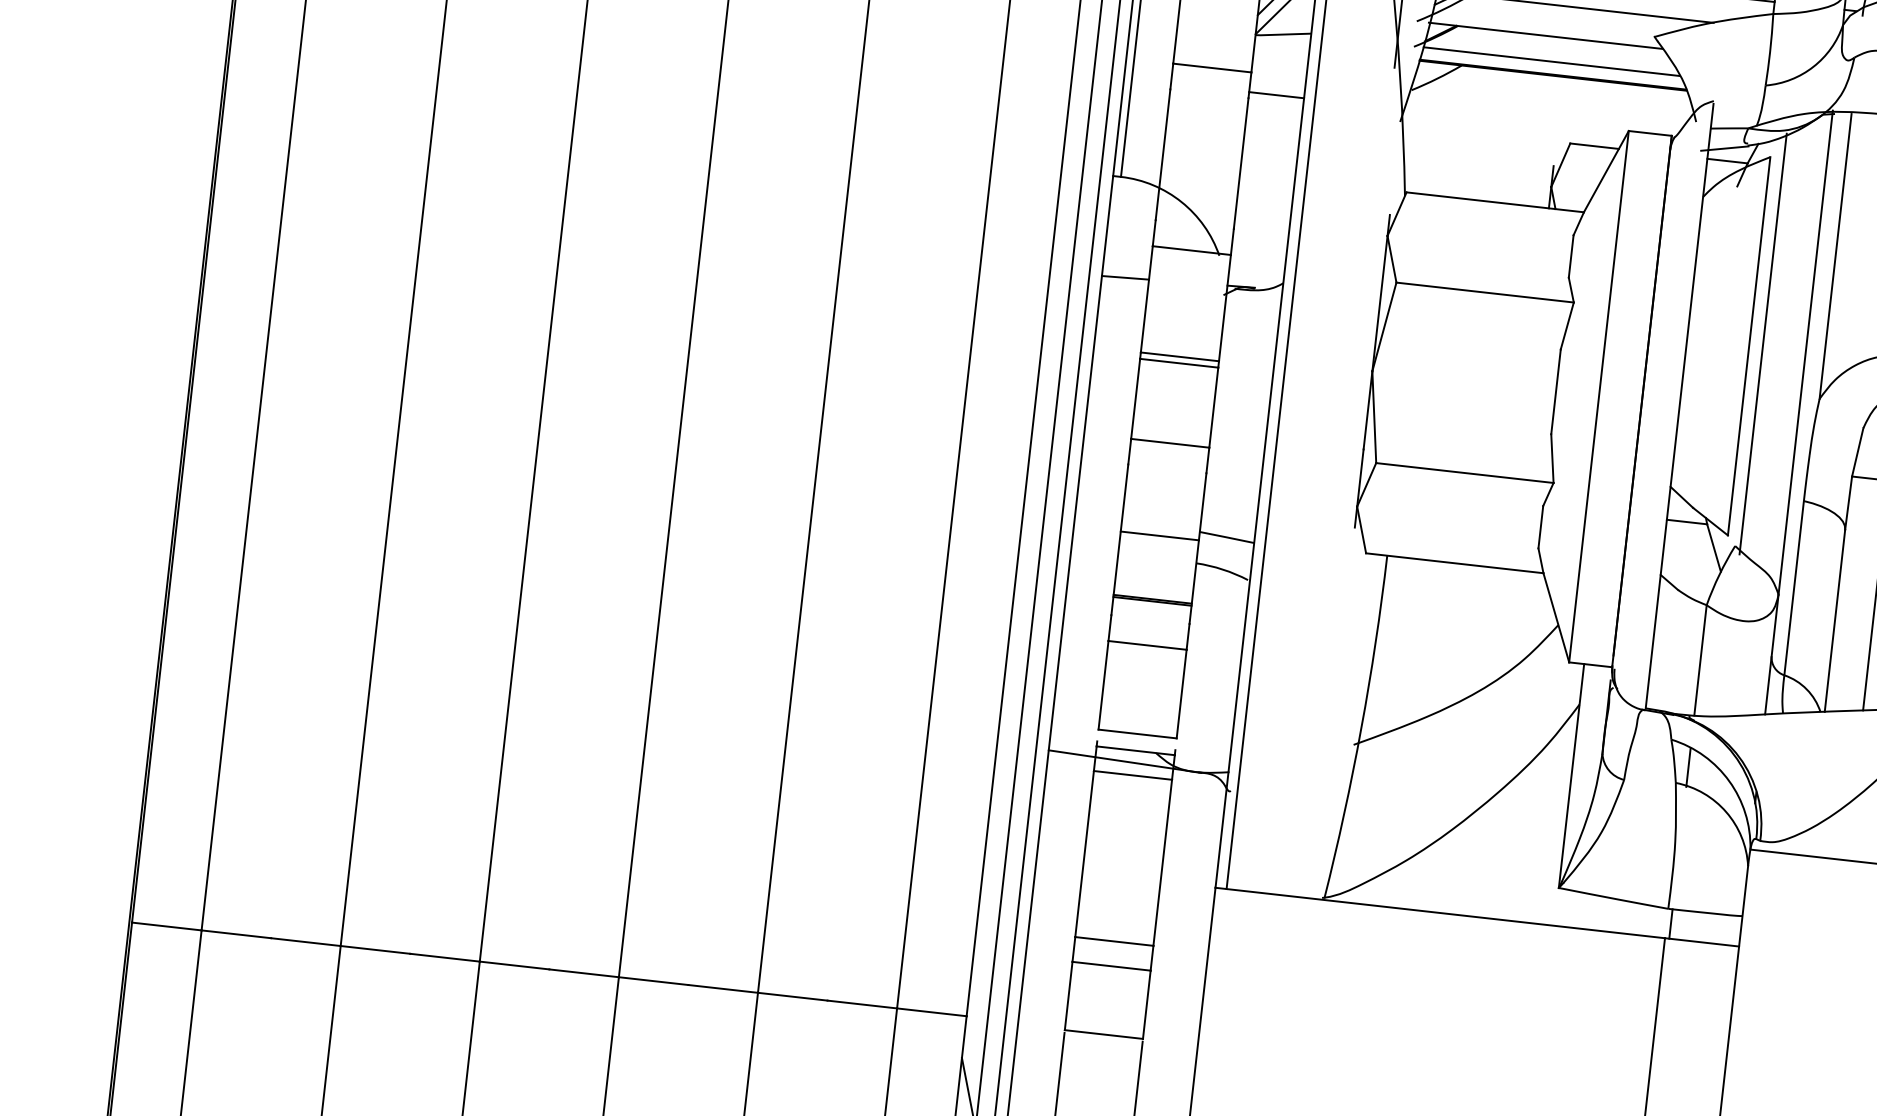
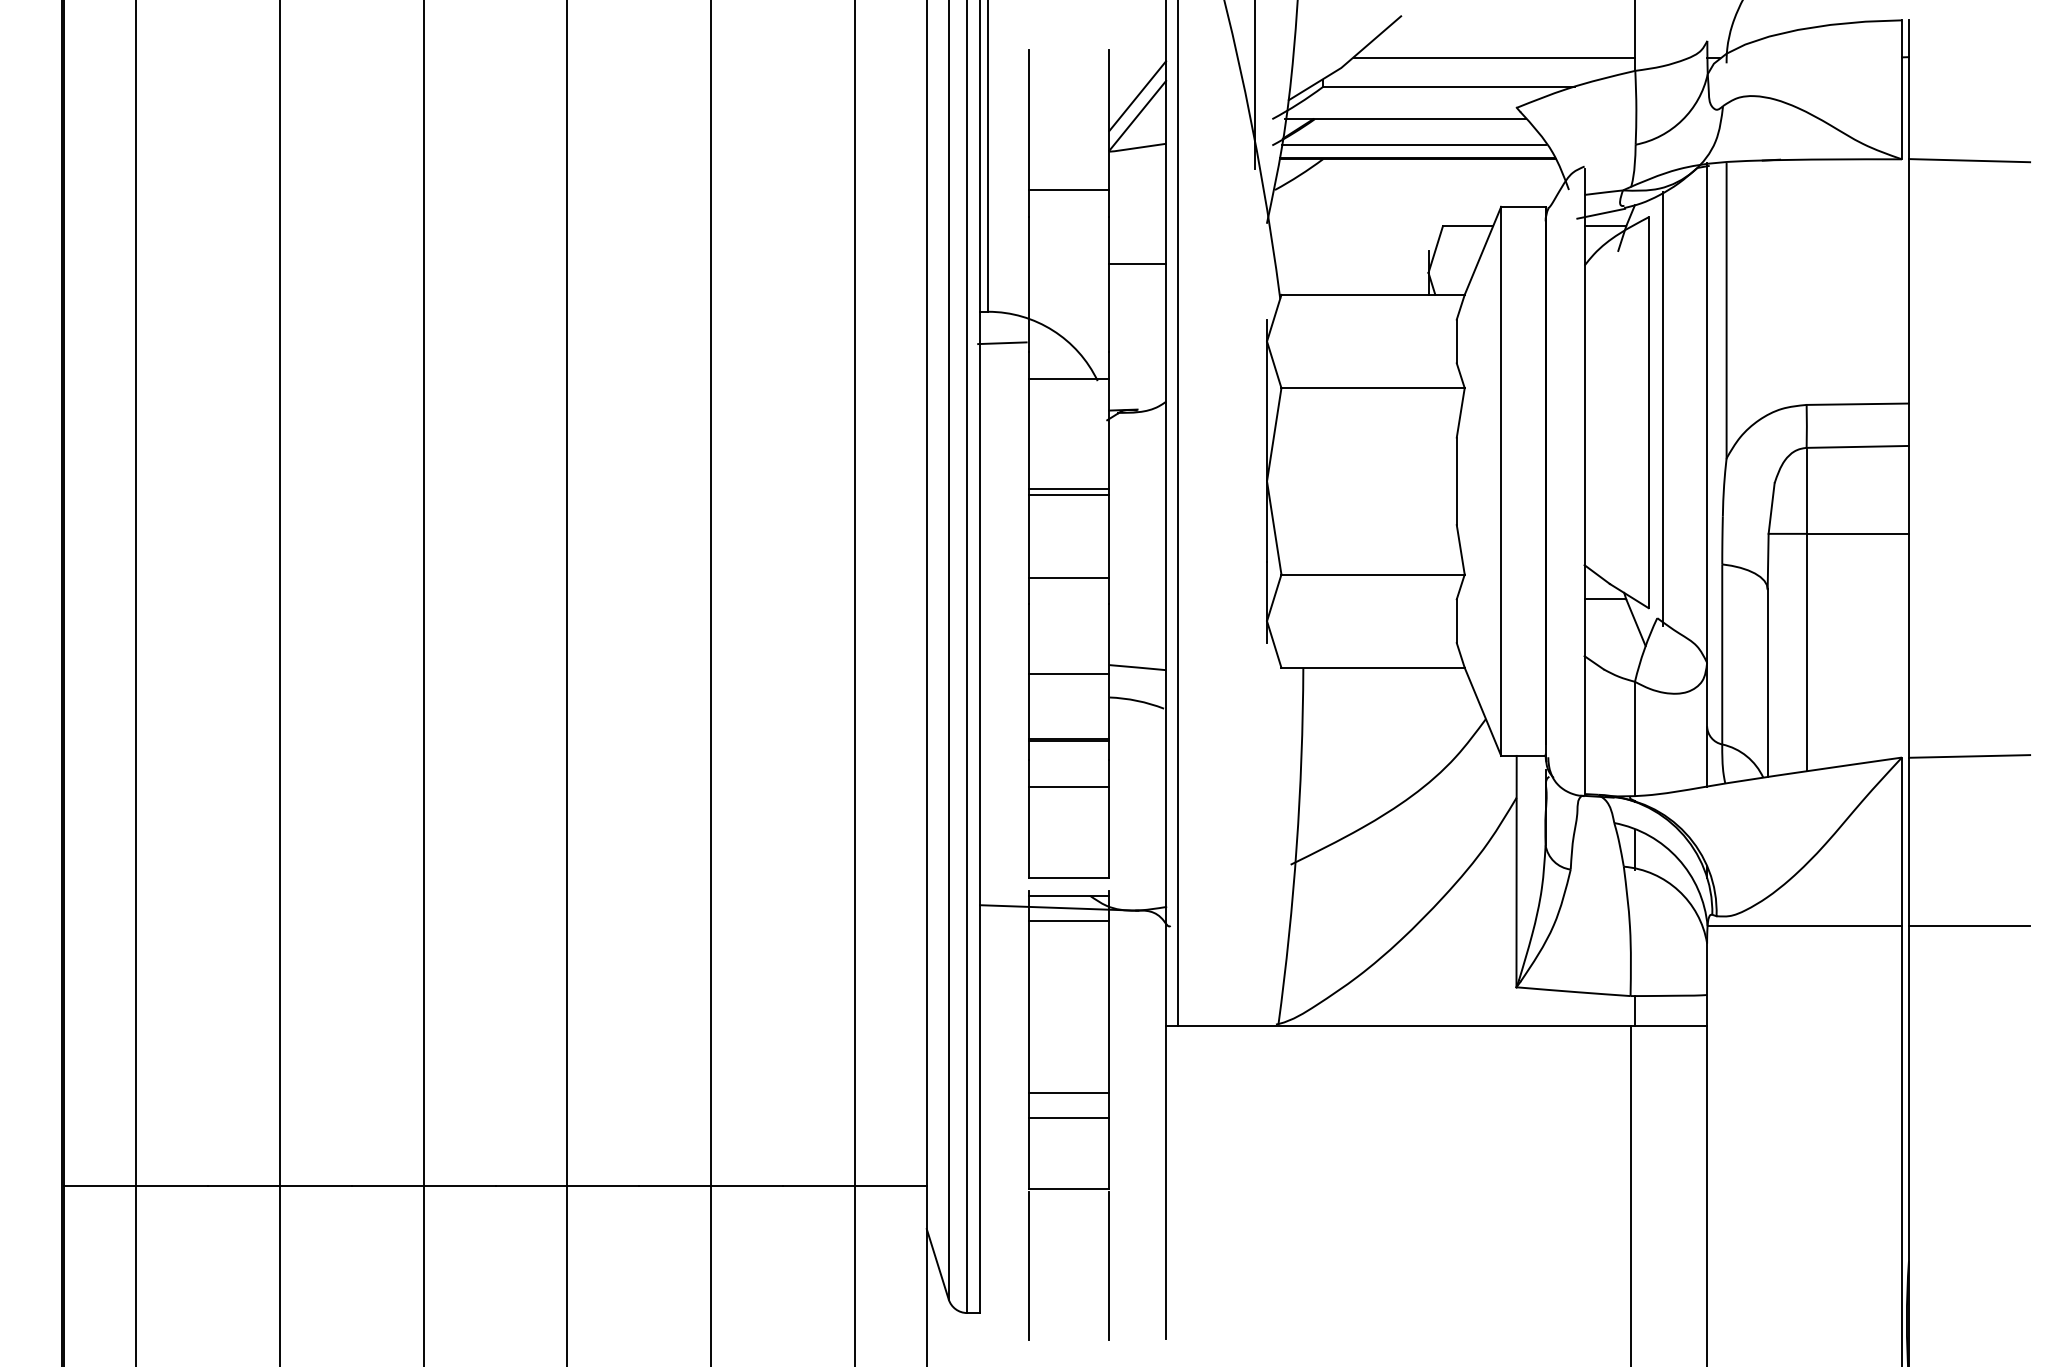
line: (1276, 95) -> (1137, 263), moved
line: (1125, 278) -> (1002, 343), moved

